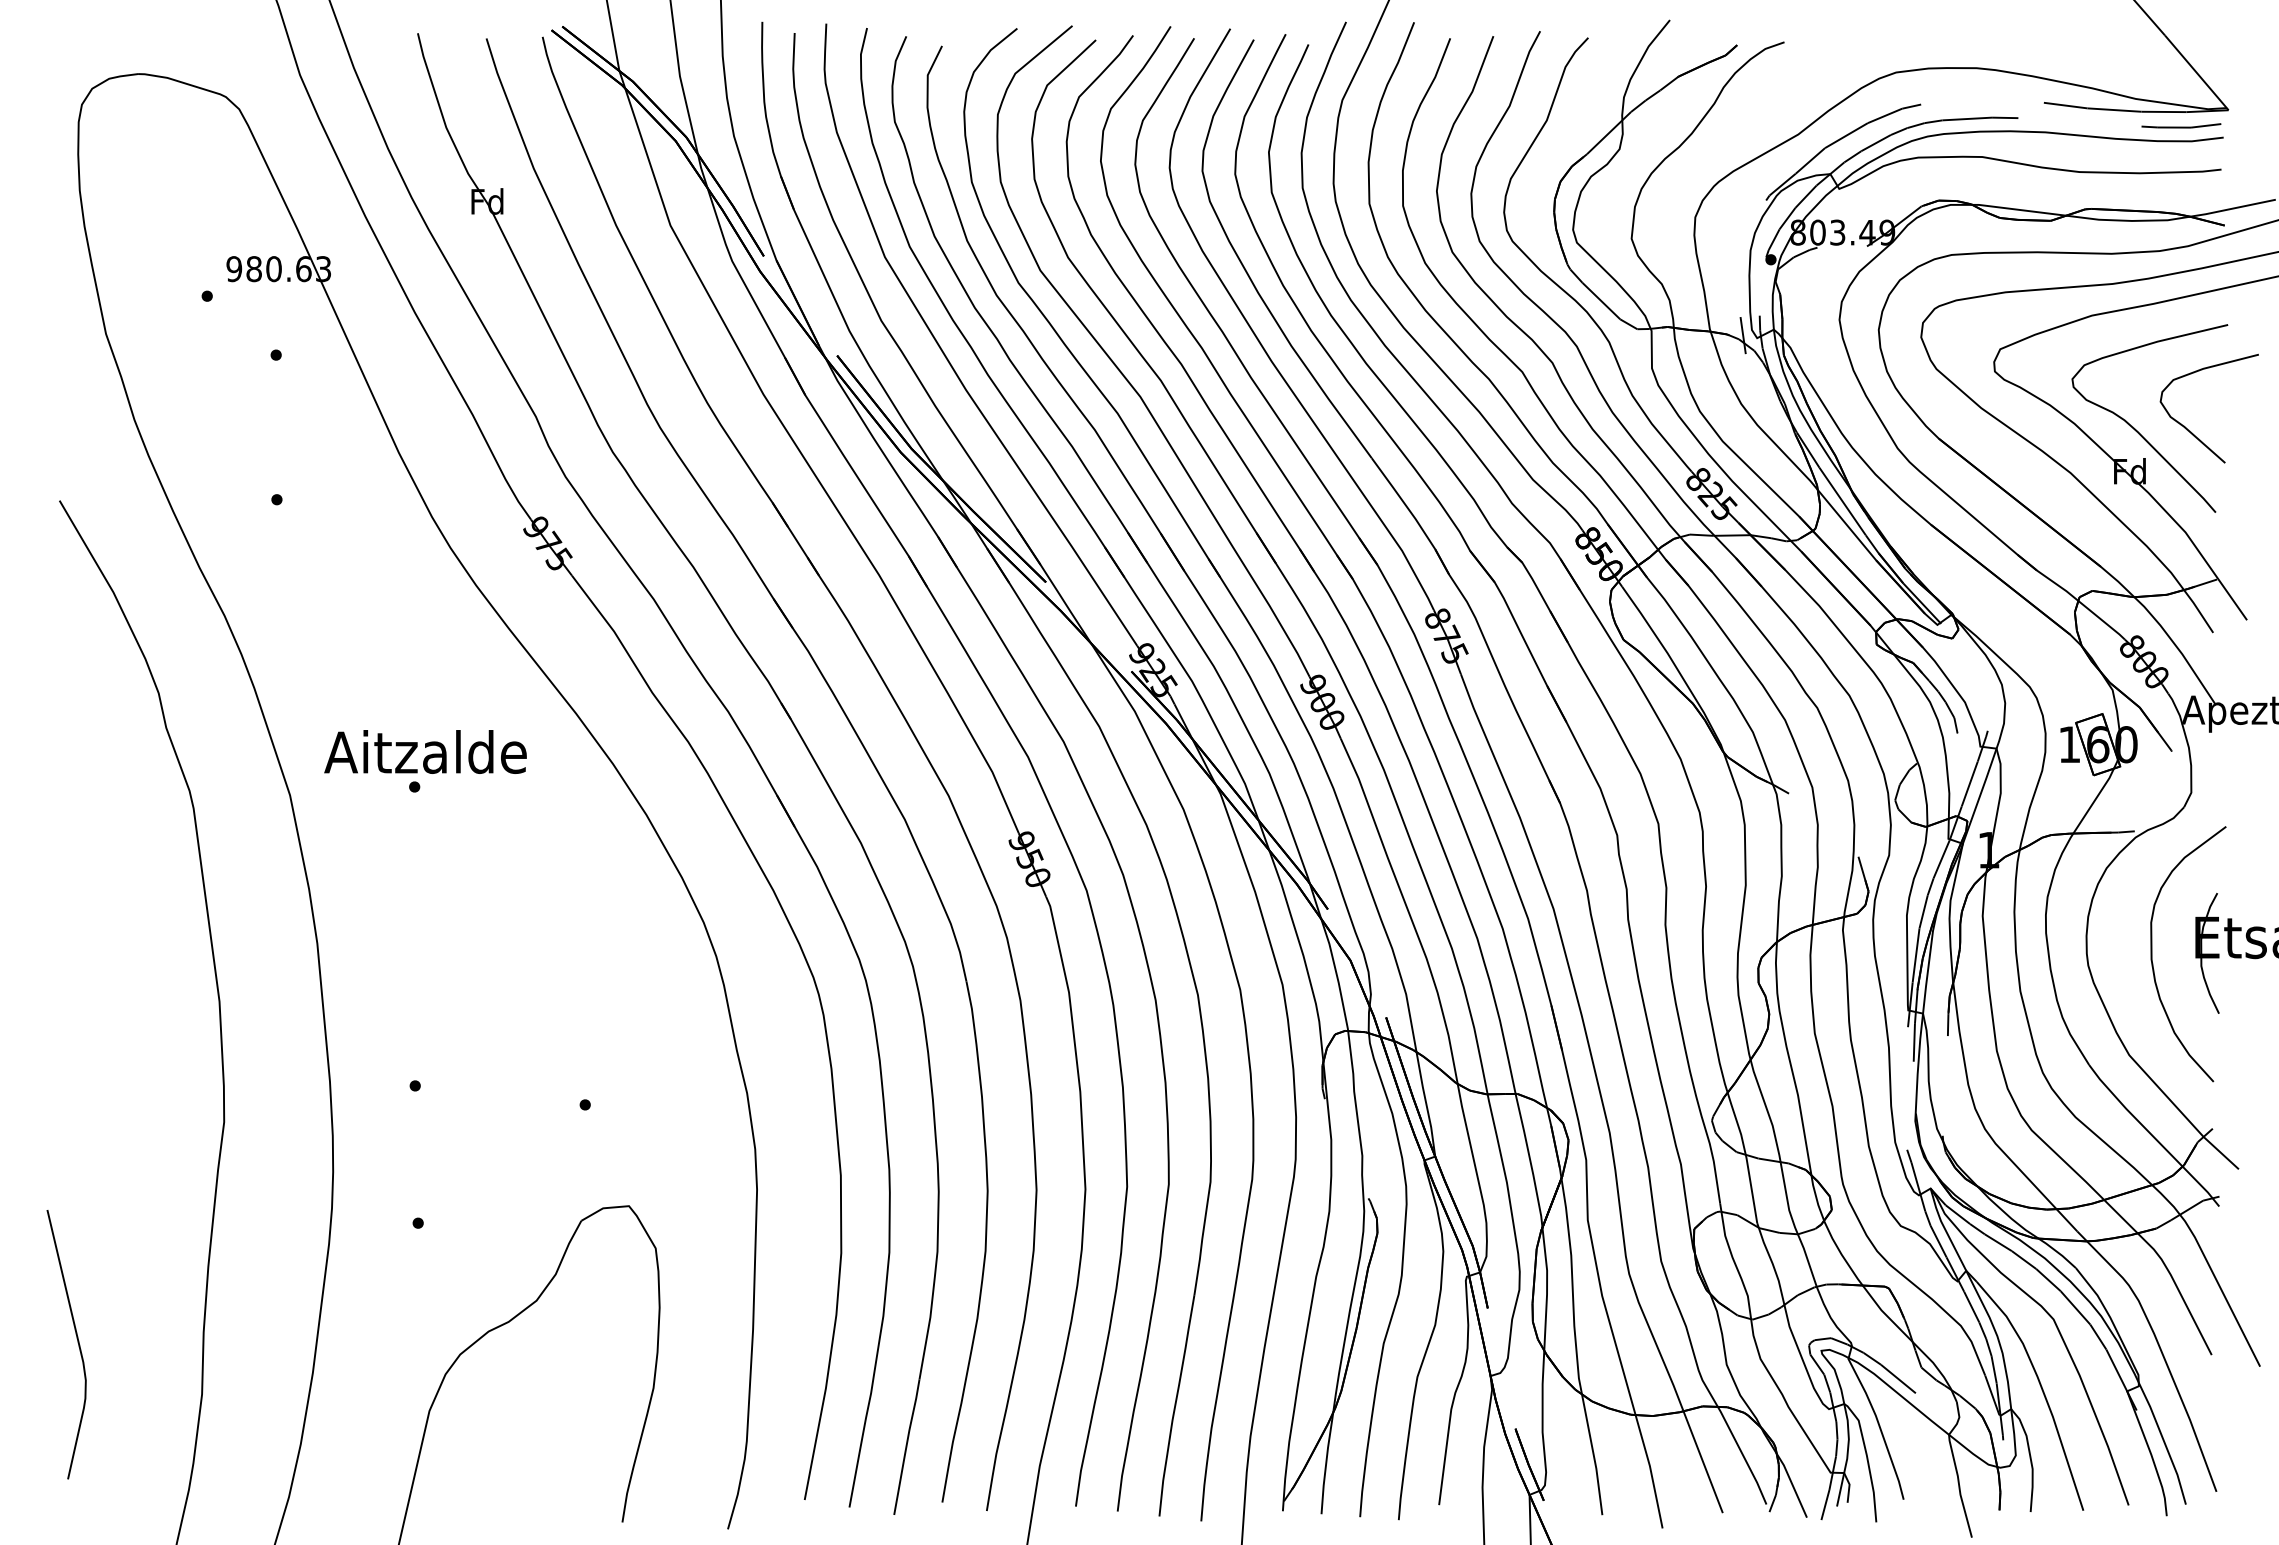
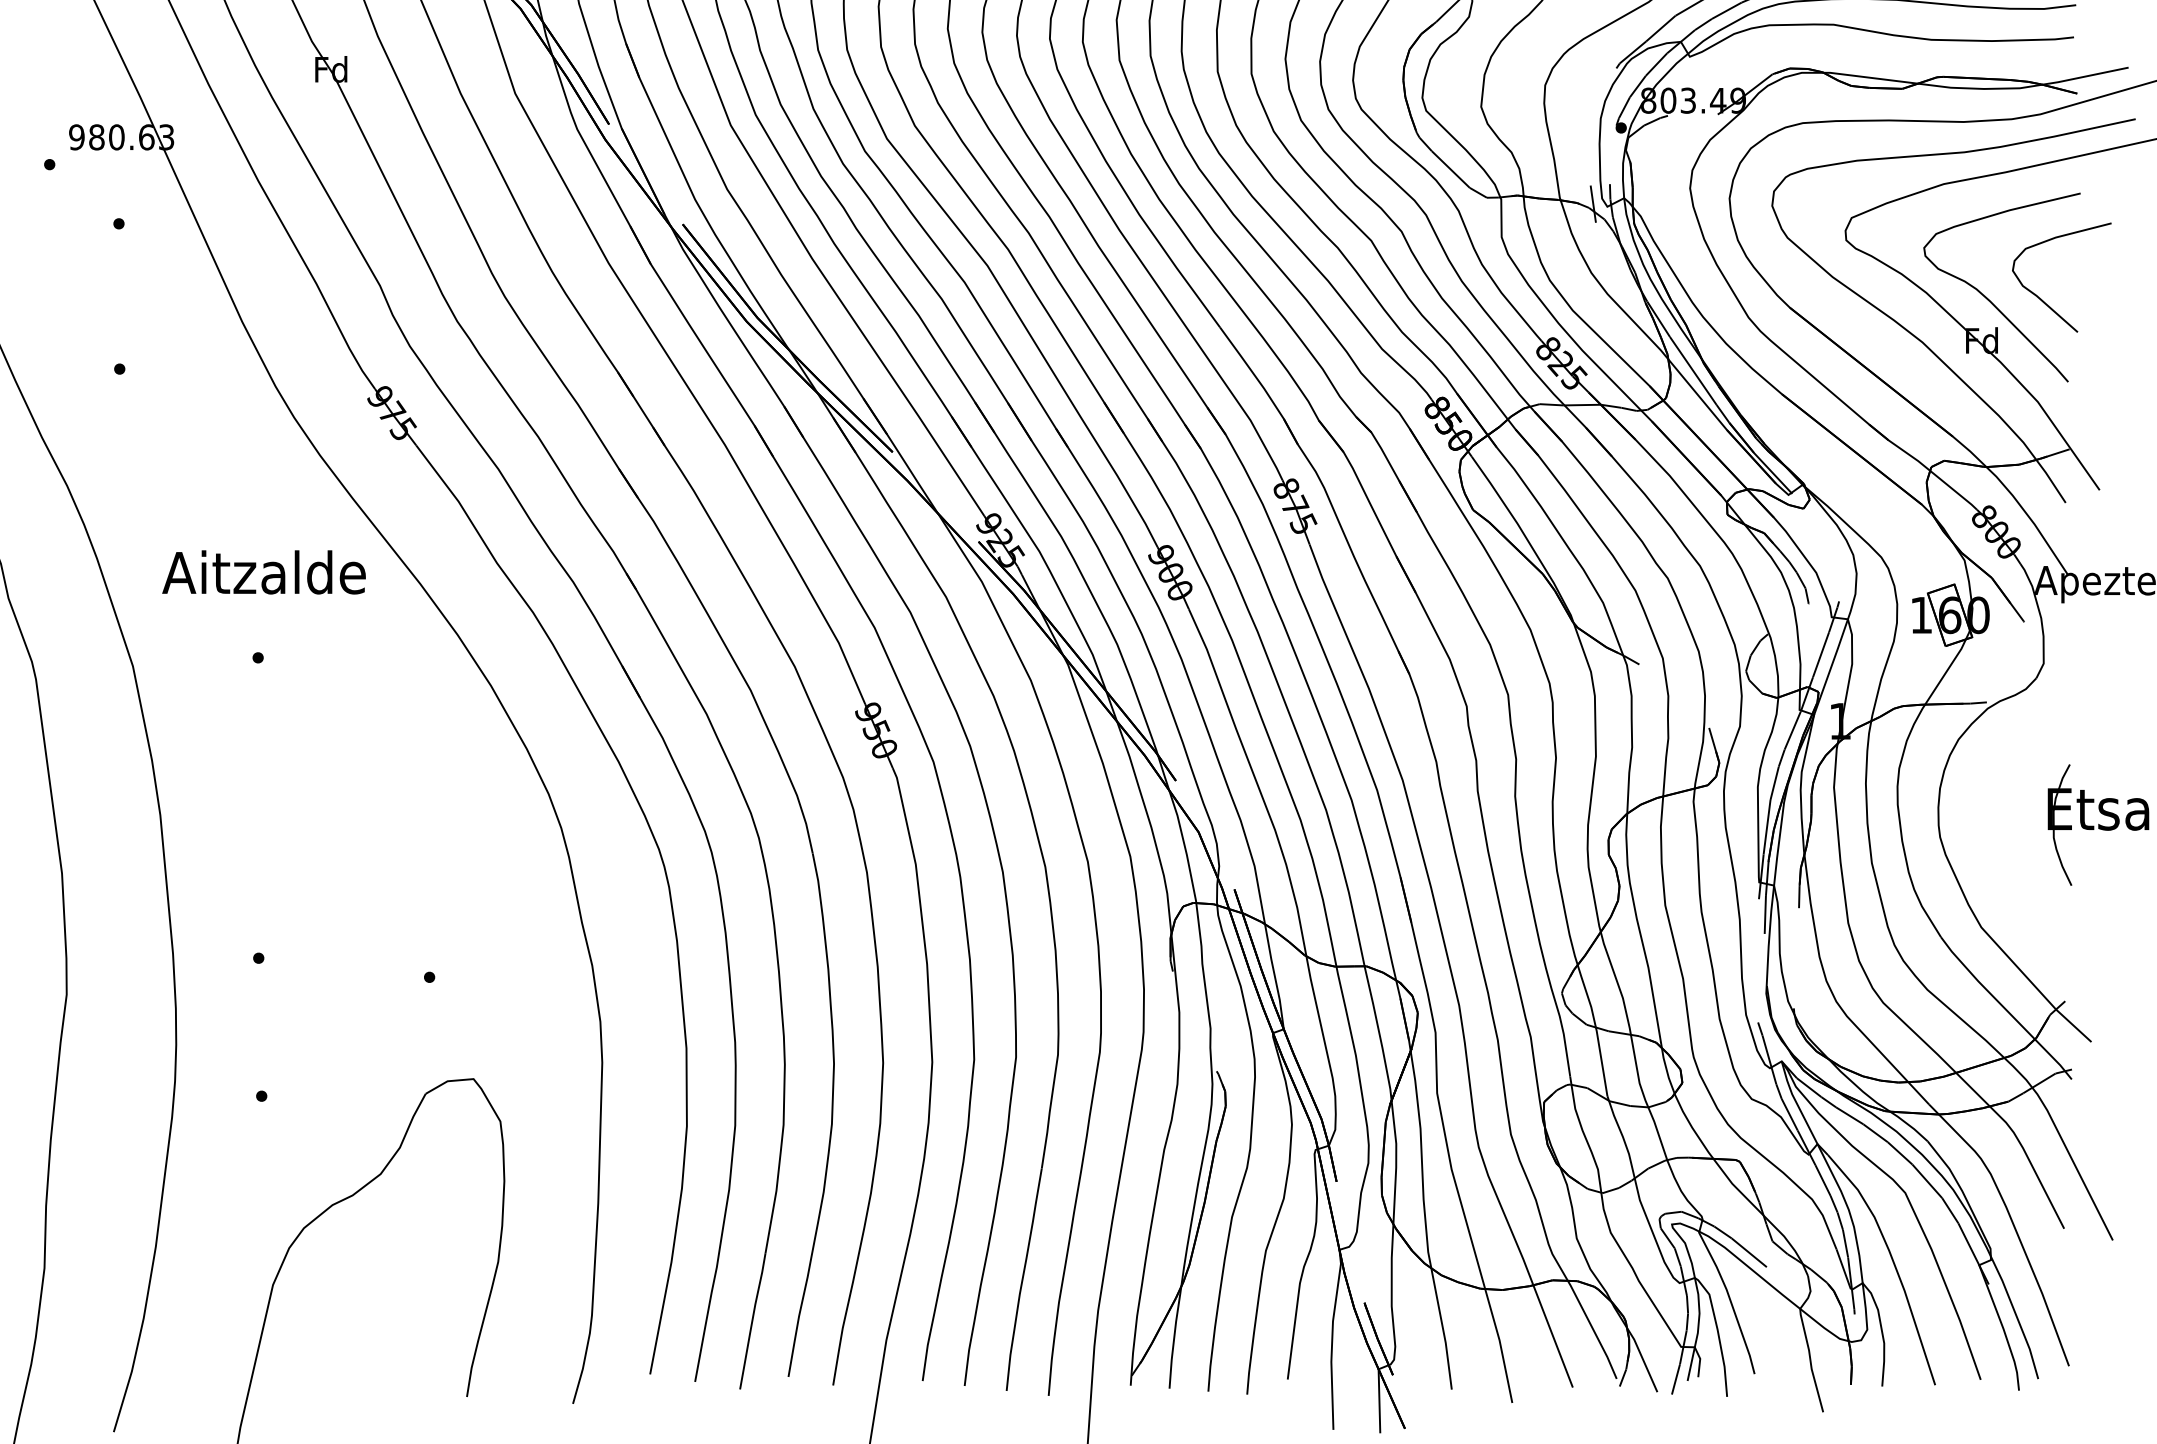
text: (425, 751) -> (264, 571), moved
curve: (2152, 954) -> (2004, 826), removed

